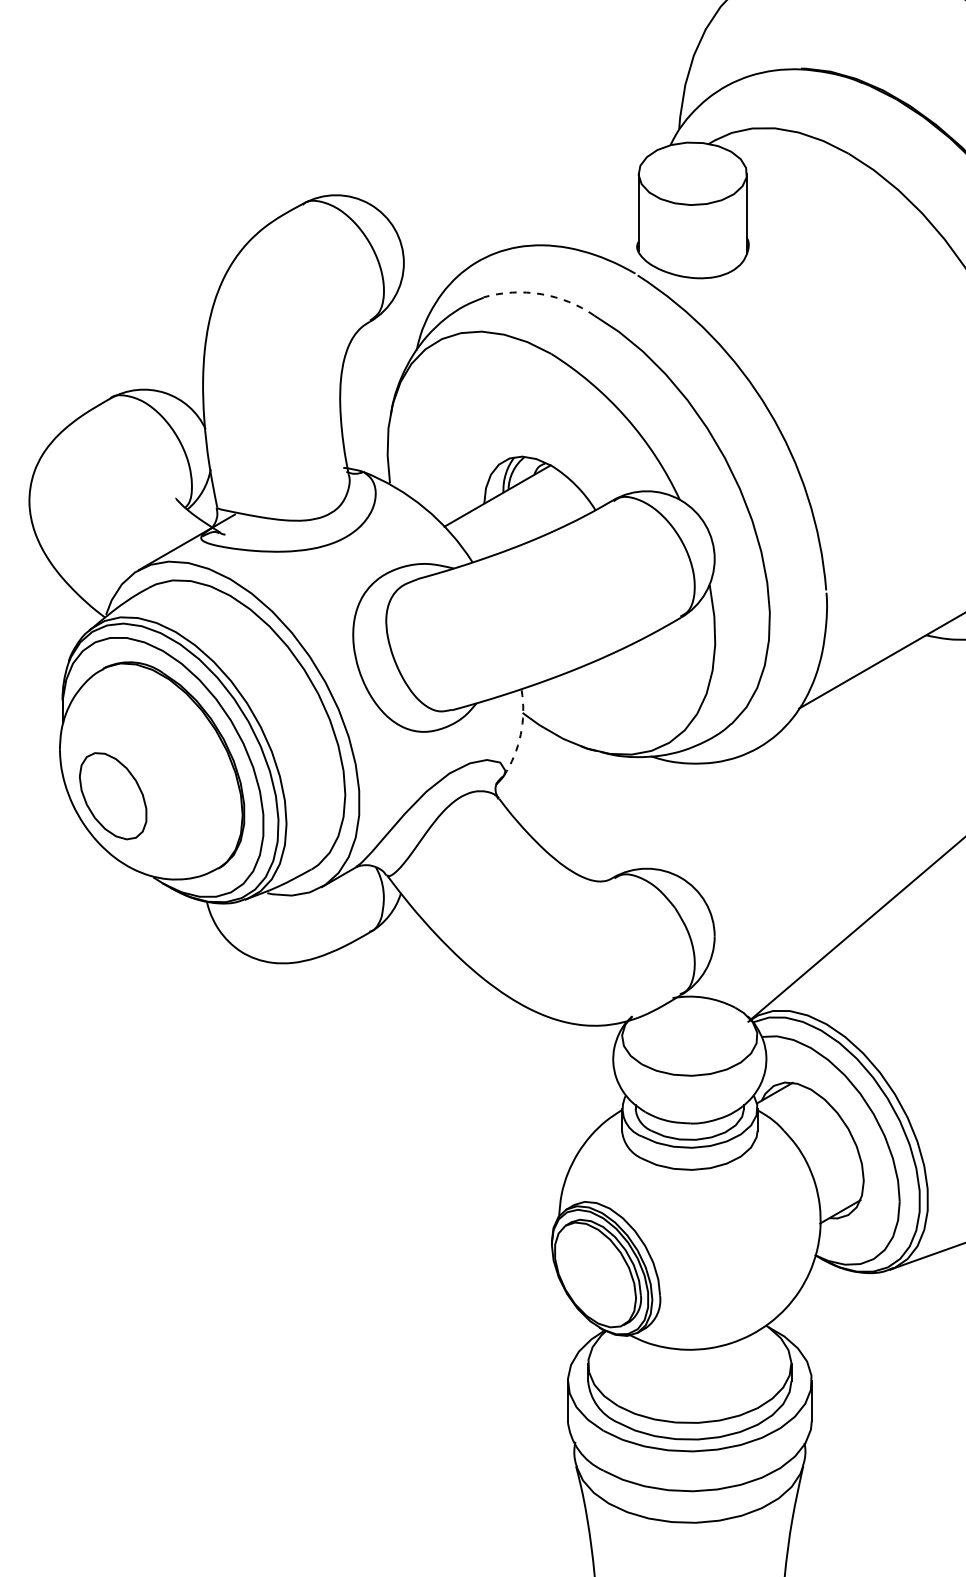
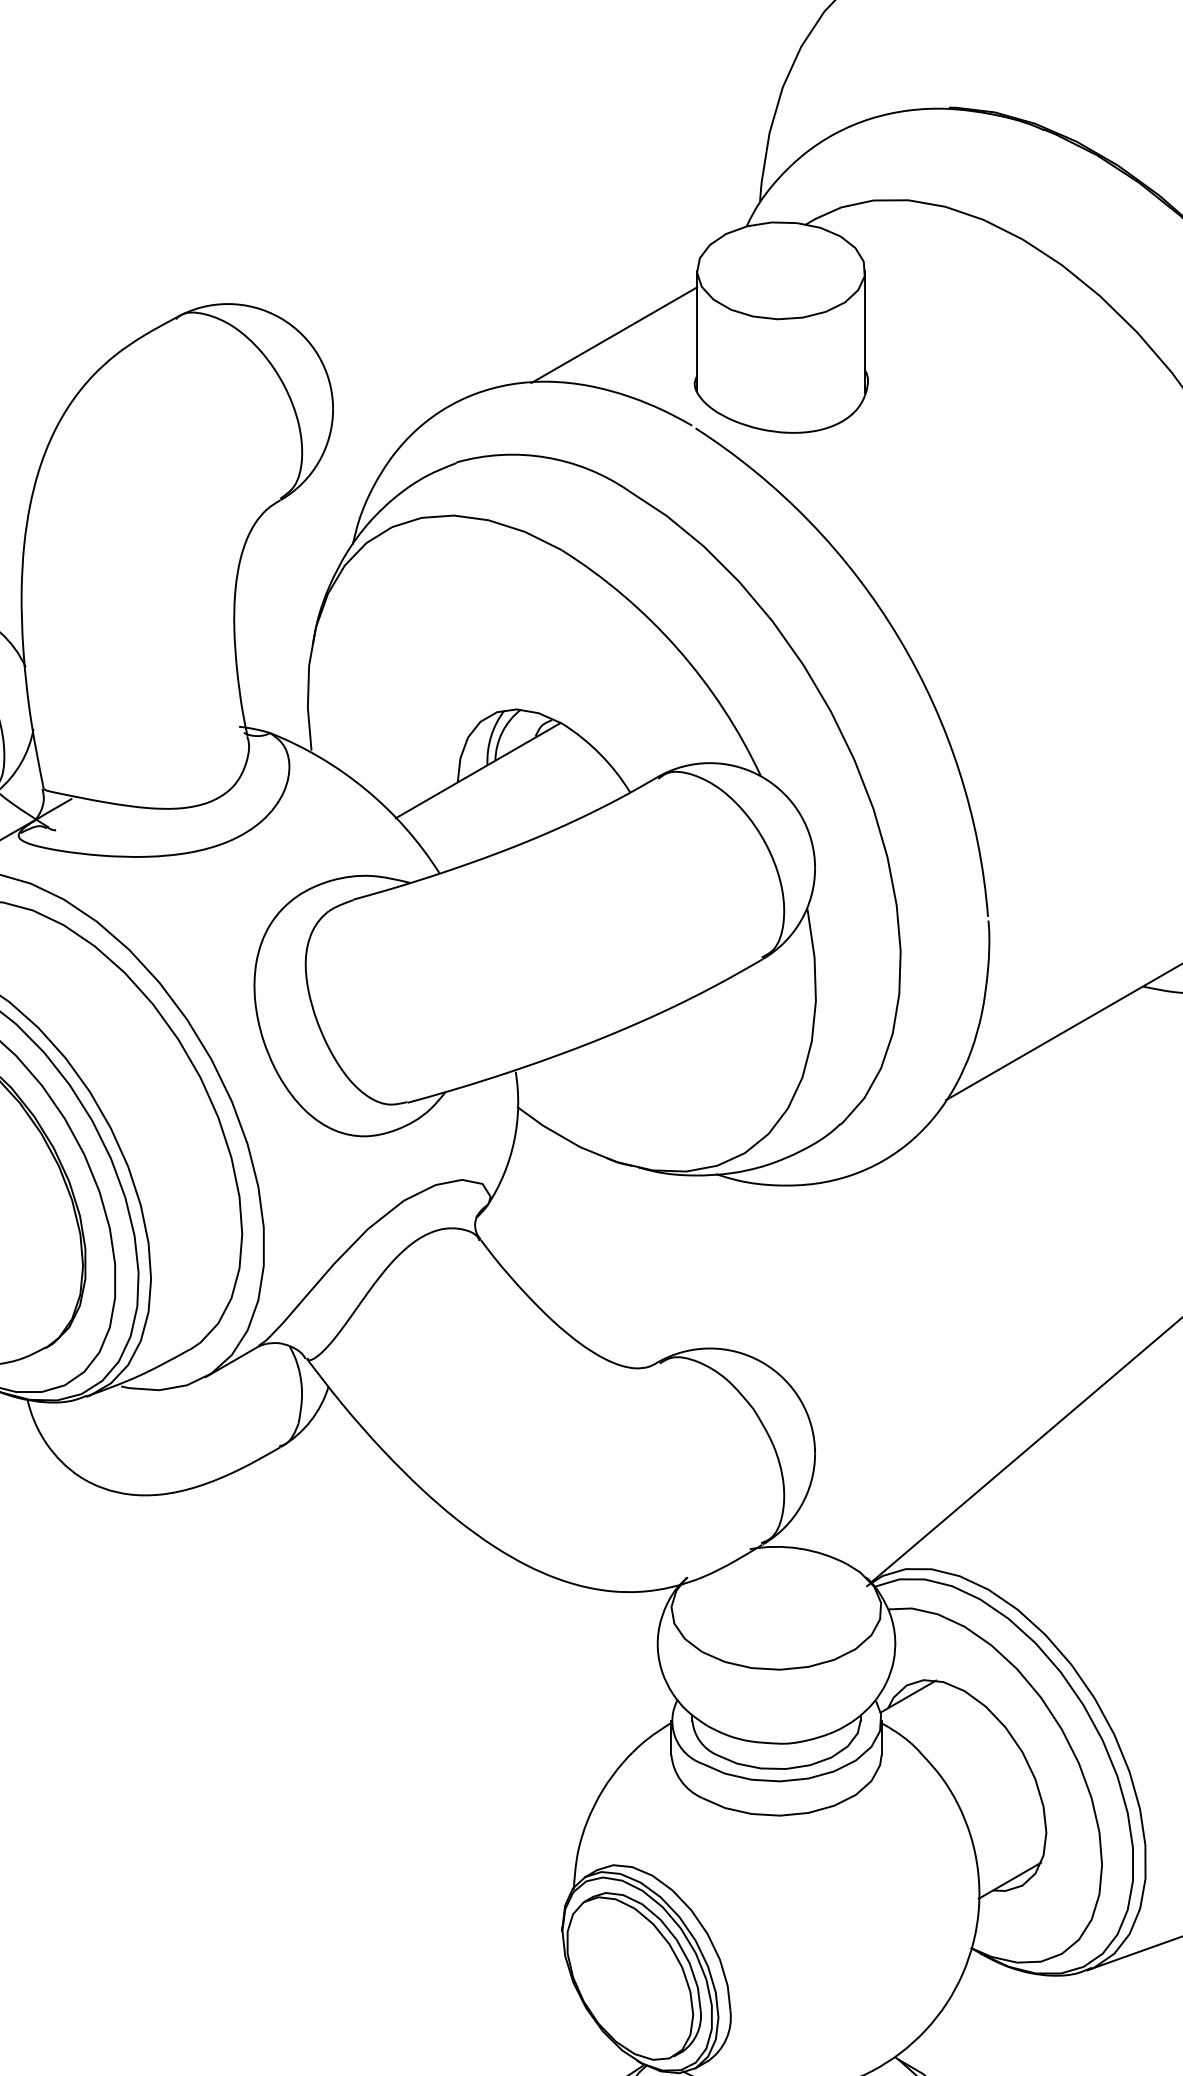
line: (584, 215) -> (613, 335), added
arc: (541, 294) -> (546, 457), dashed -> solid
arc: (520, 734) -> (513, 1140), dashed -> solid

